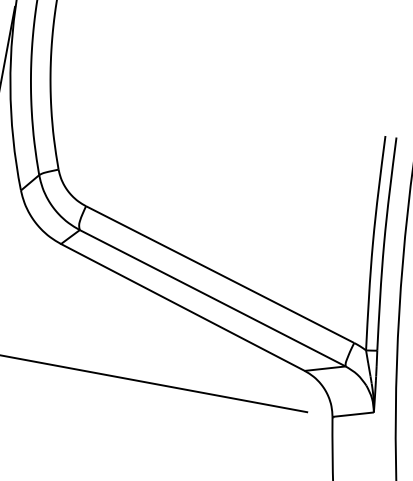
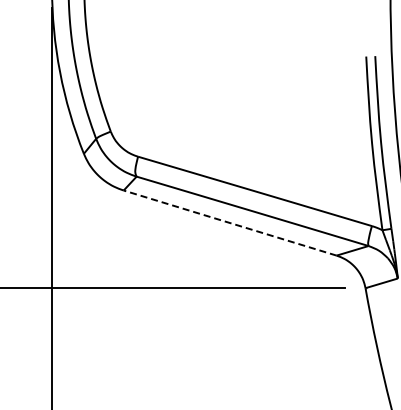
line: (182, 306) -> (229, 222), solid -> dashed

